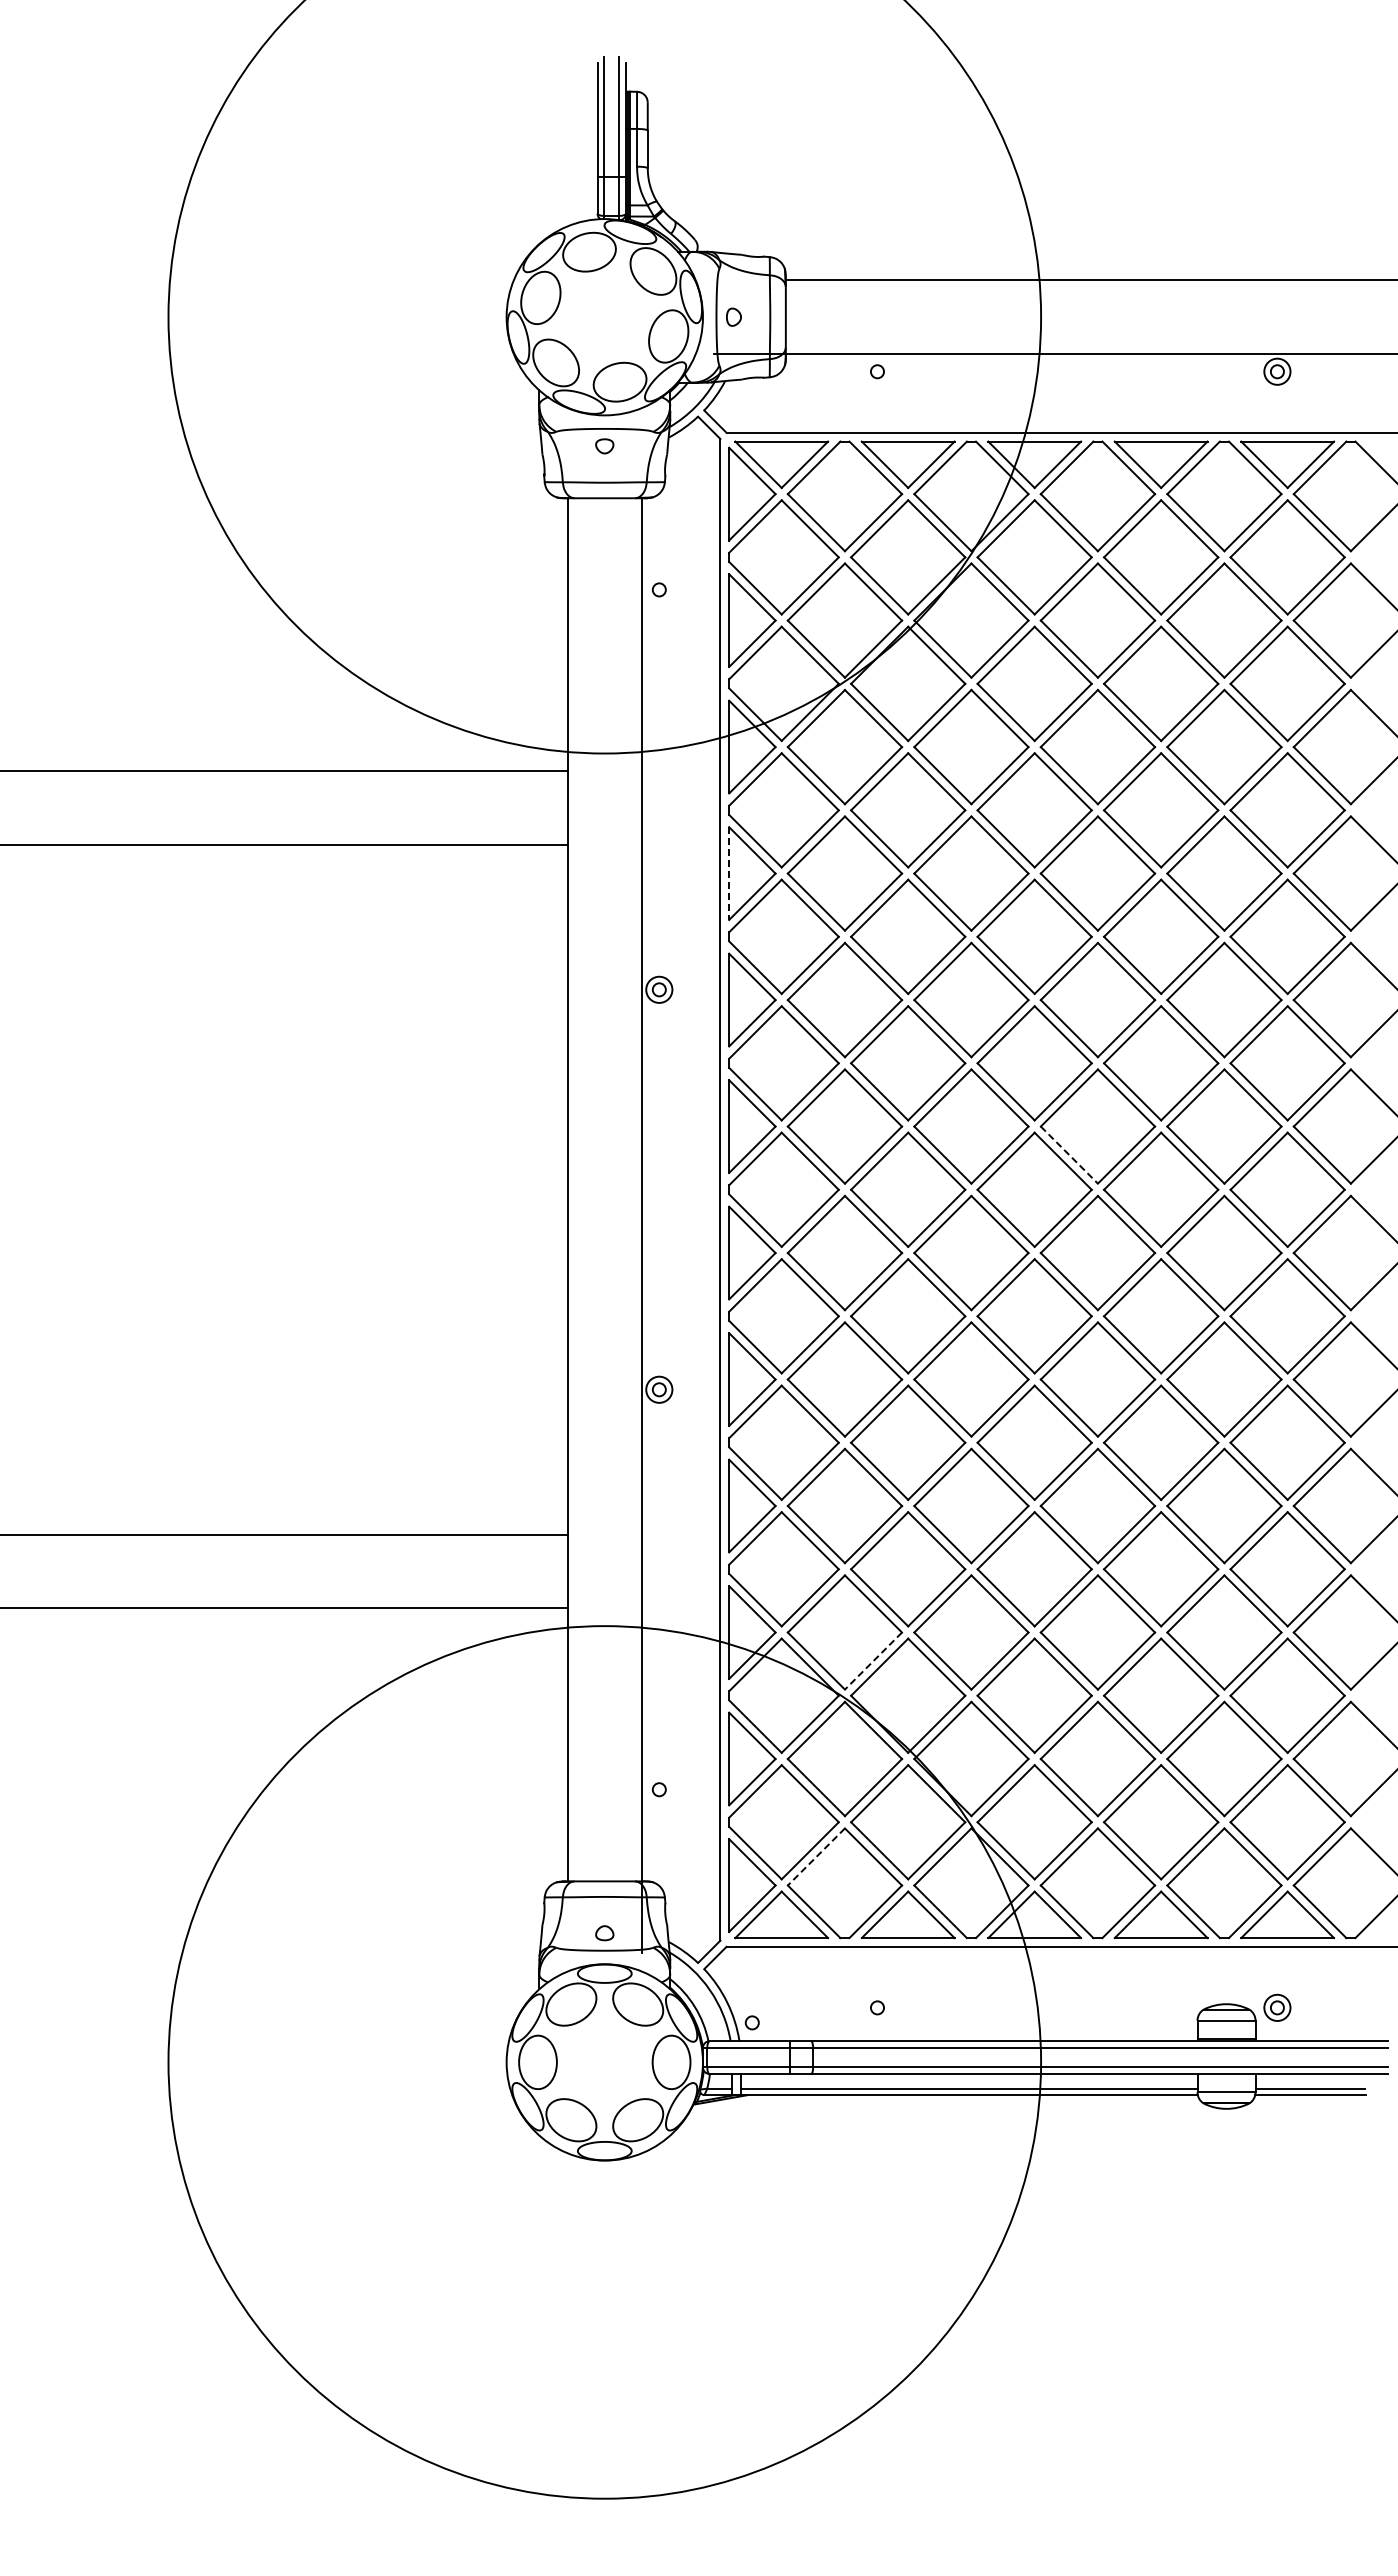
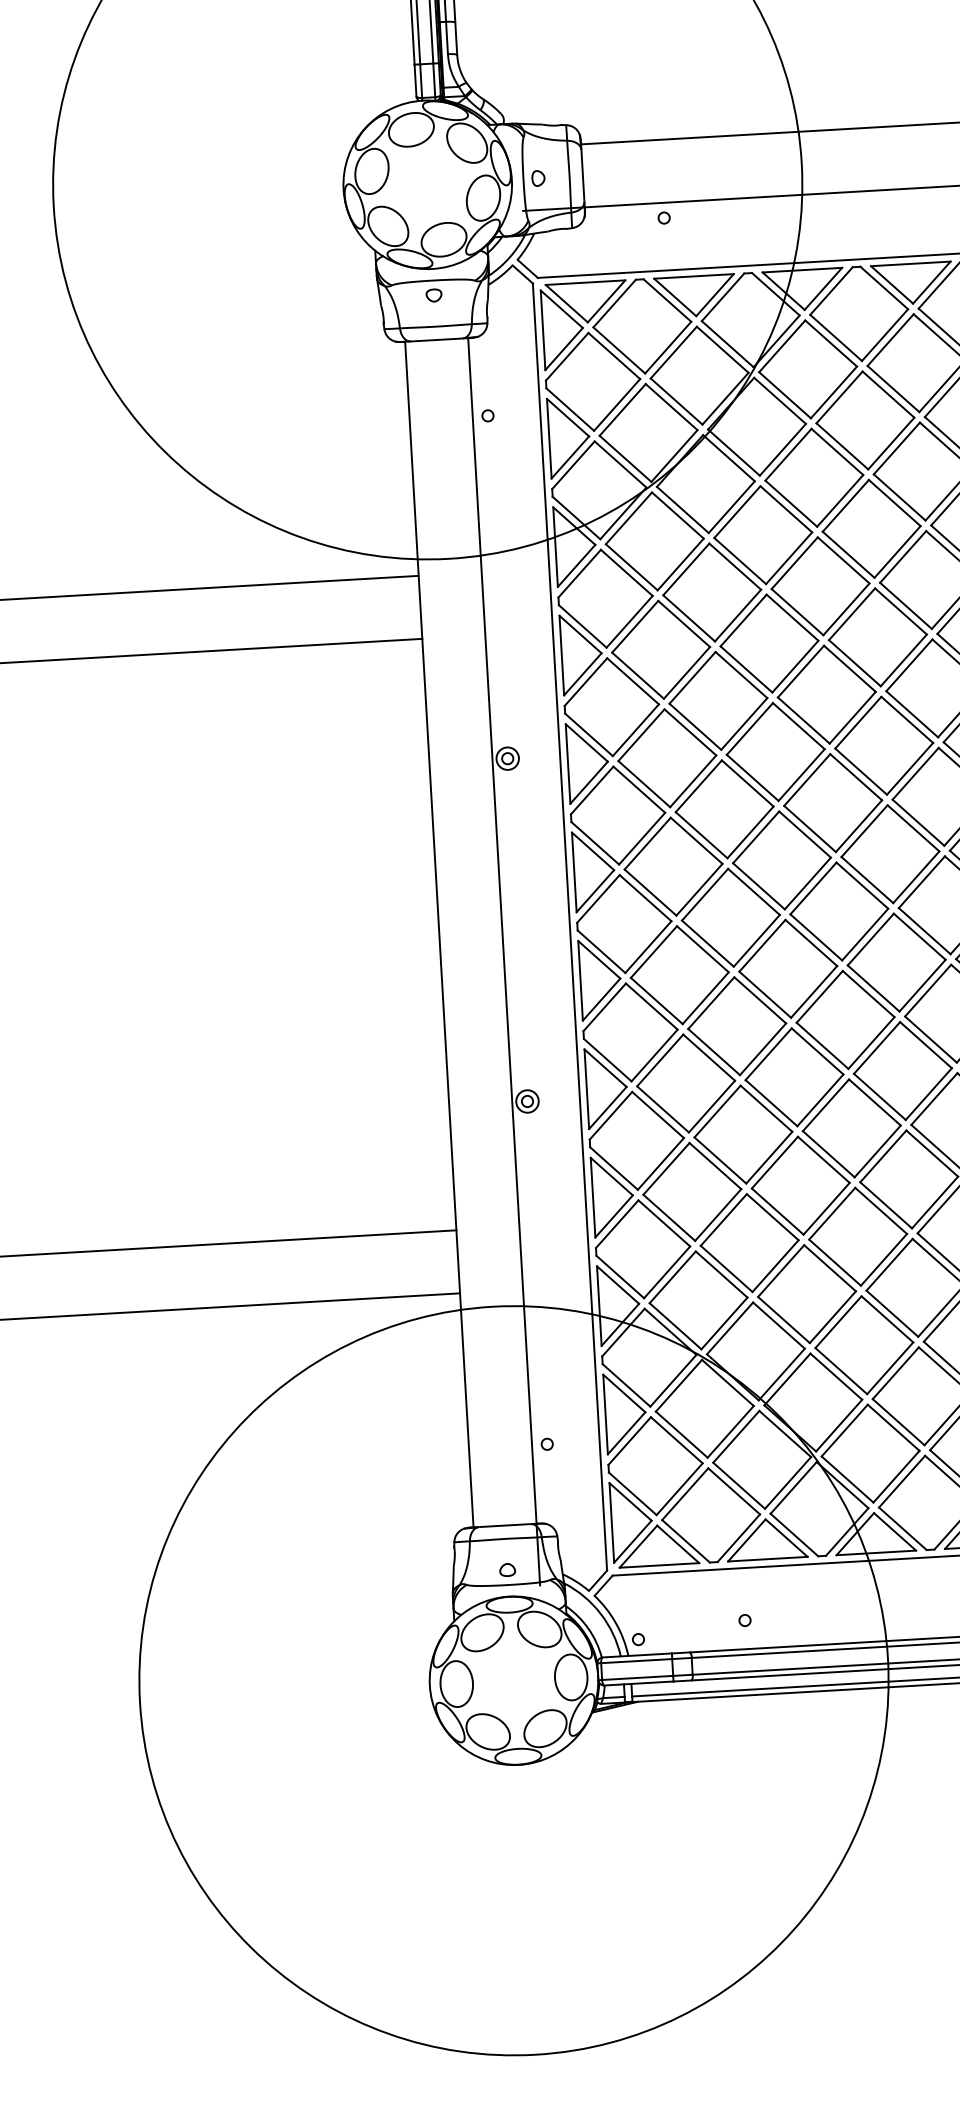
line: (729, 874) -> (562, 656), dashed -> solid
line: (1069, 1155) -> (867, 880), dashed -> solid
line: (873, 1661) -> (724, 1323), dashed -> solid
line: (816, 1857) -> (685, 1494), dashed -> solid

